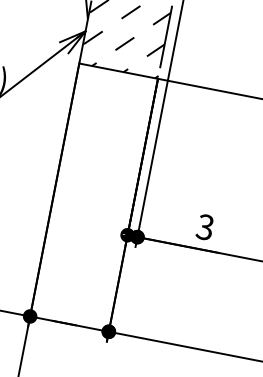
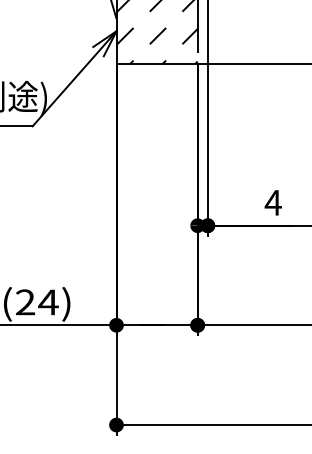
text: (204, 226) -> (272, 202), 3 -> 4

